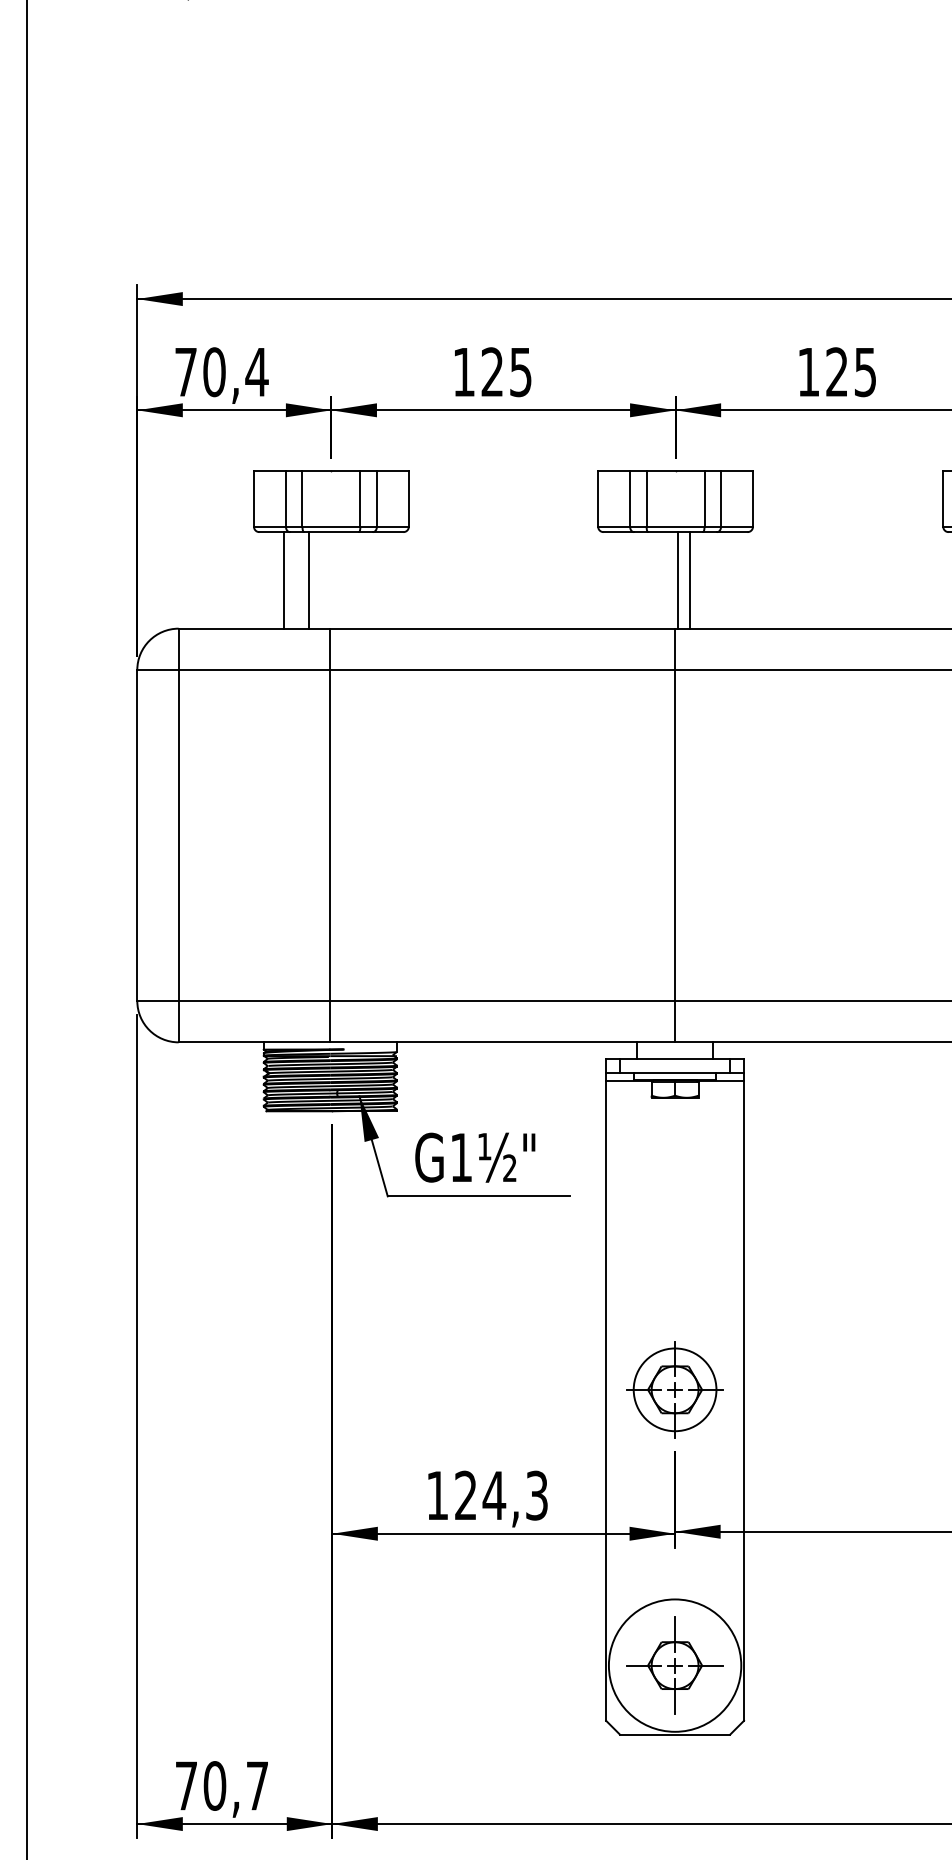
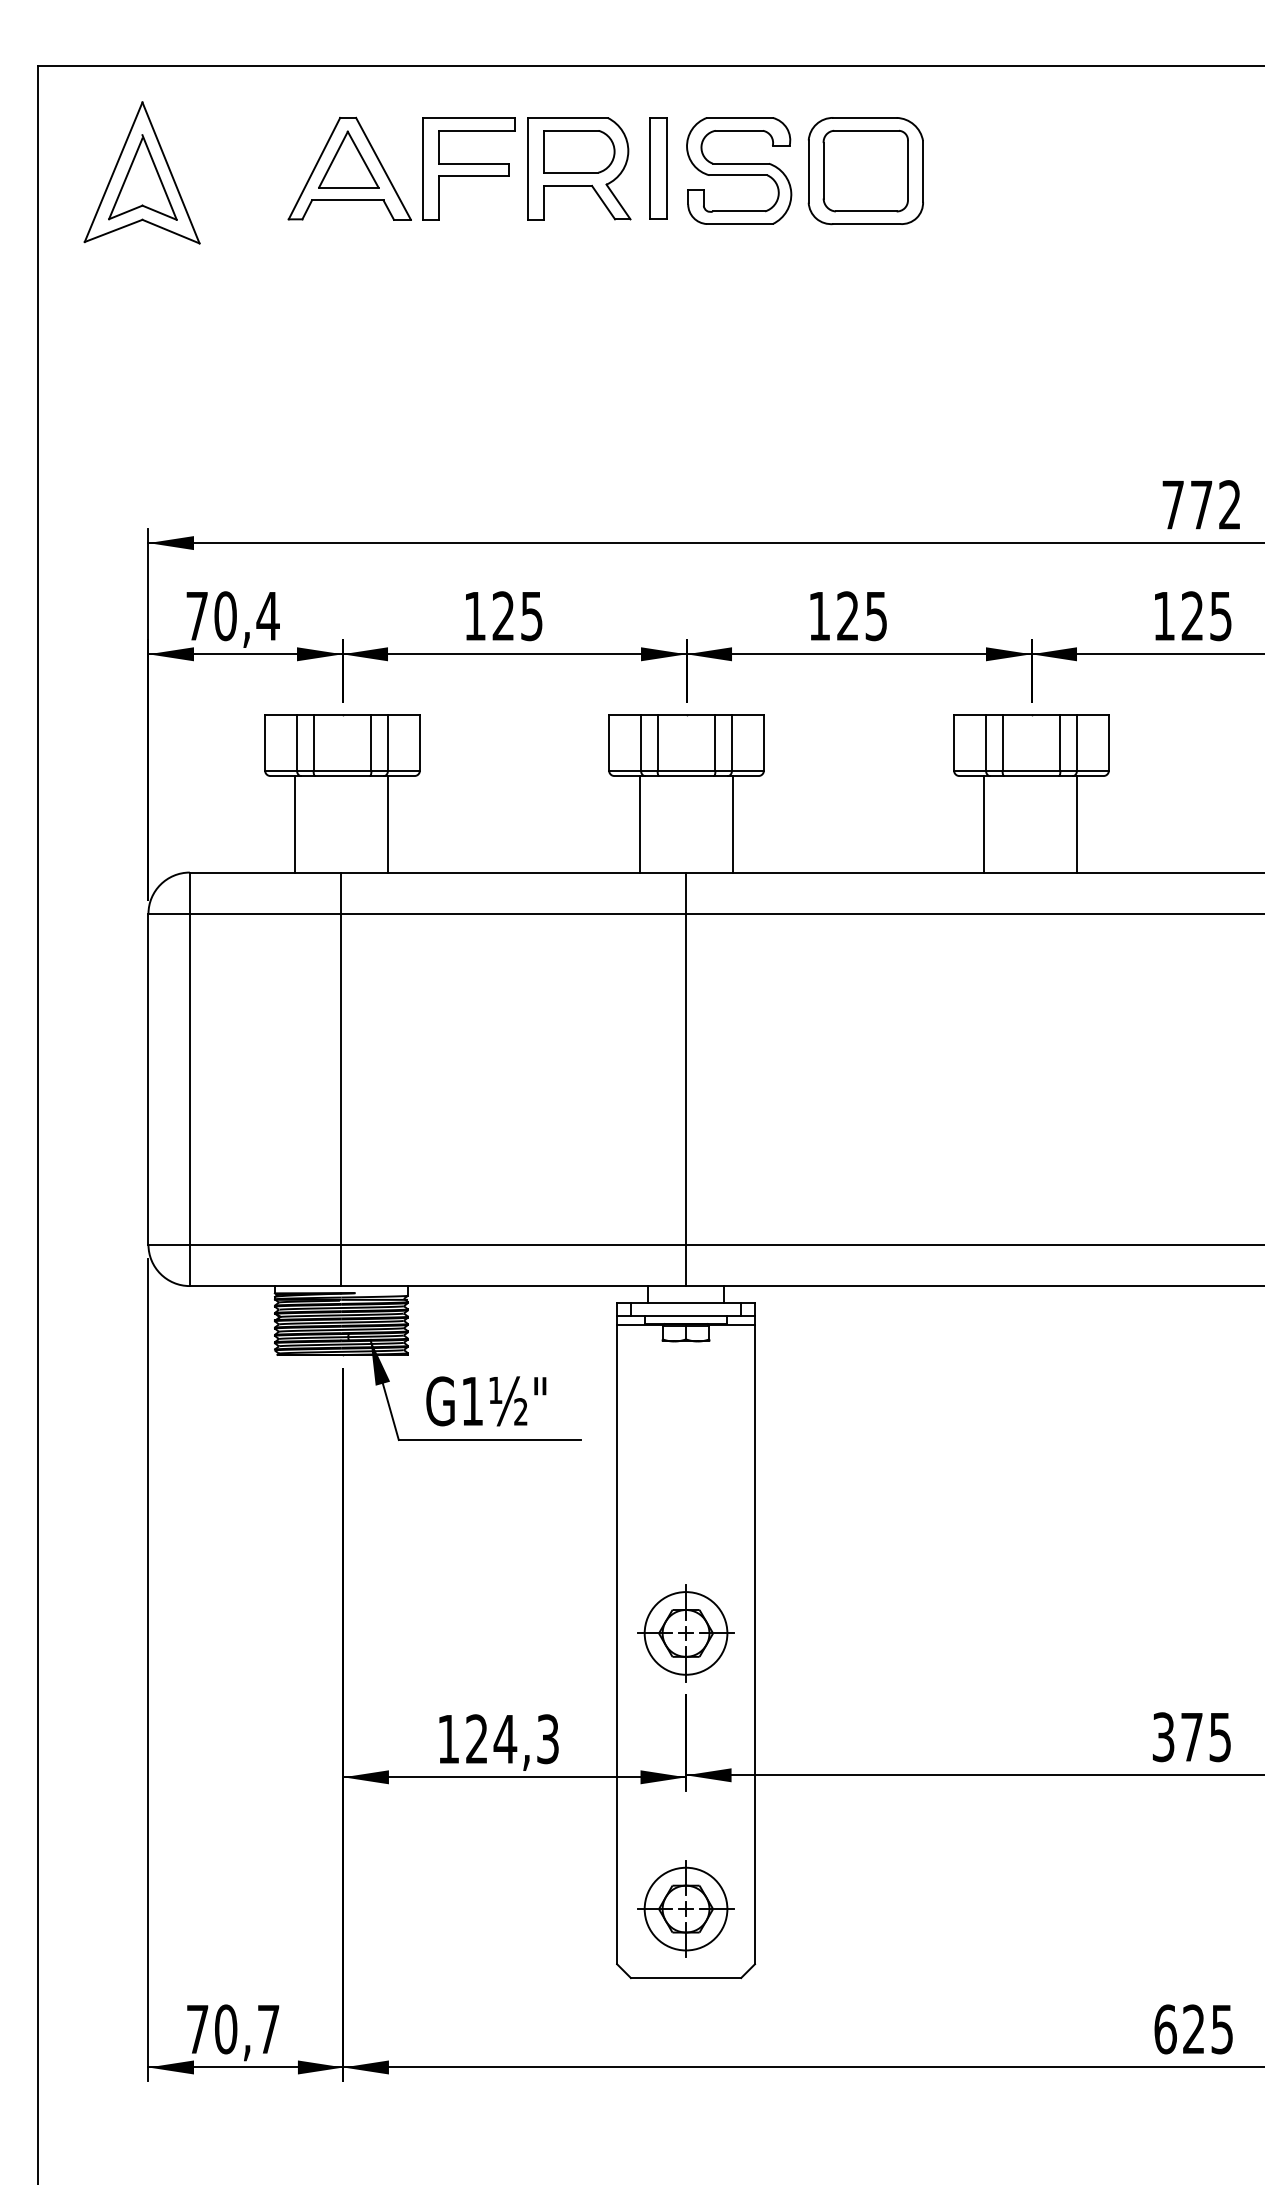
line: (308, 580) -> (387, 824), moved
line: (677, 580) -> (732, 824), moved
line: (689, 580) -> (639, 824), moved
circle: (674, 1665) -> (685, 1908), size x0.62

